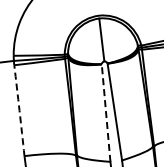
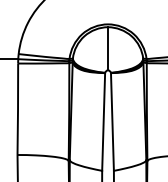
arc: (19, 110) -> (17, 109), dashed -> solid
line: (105, 112) -> (103, 121), dashed -> solid

